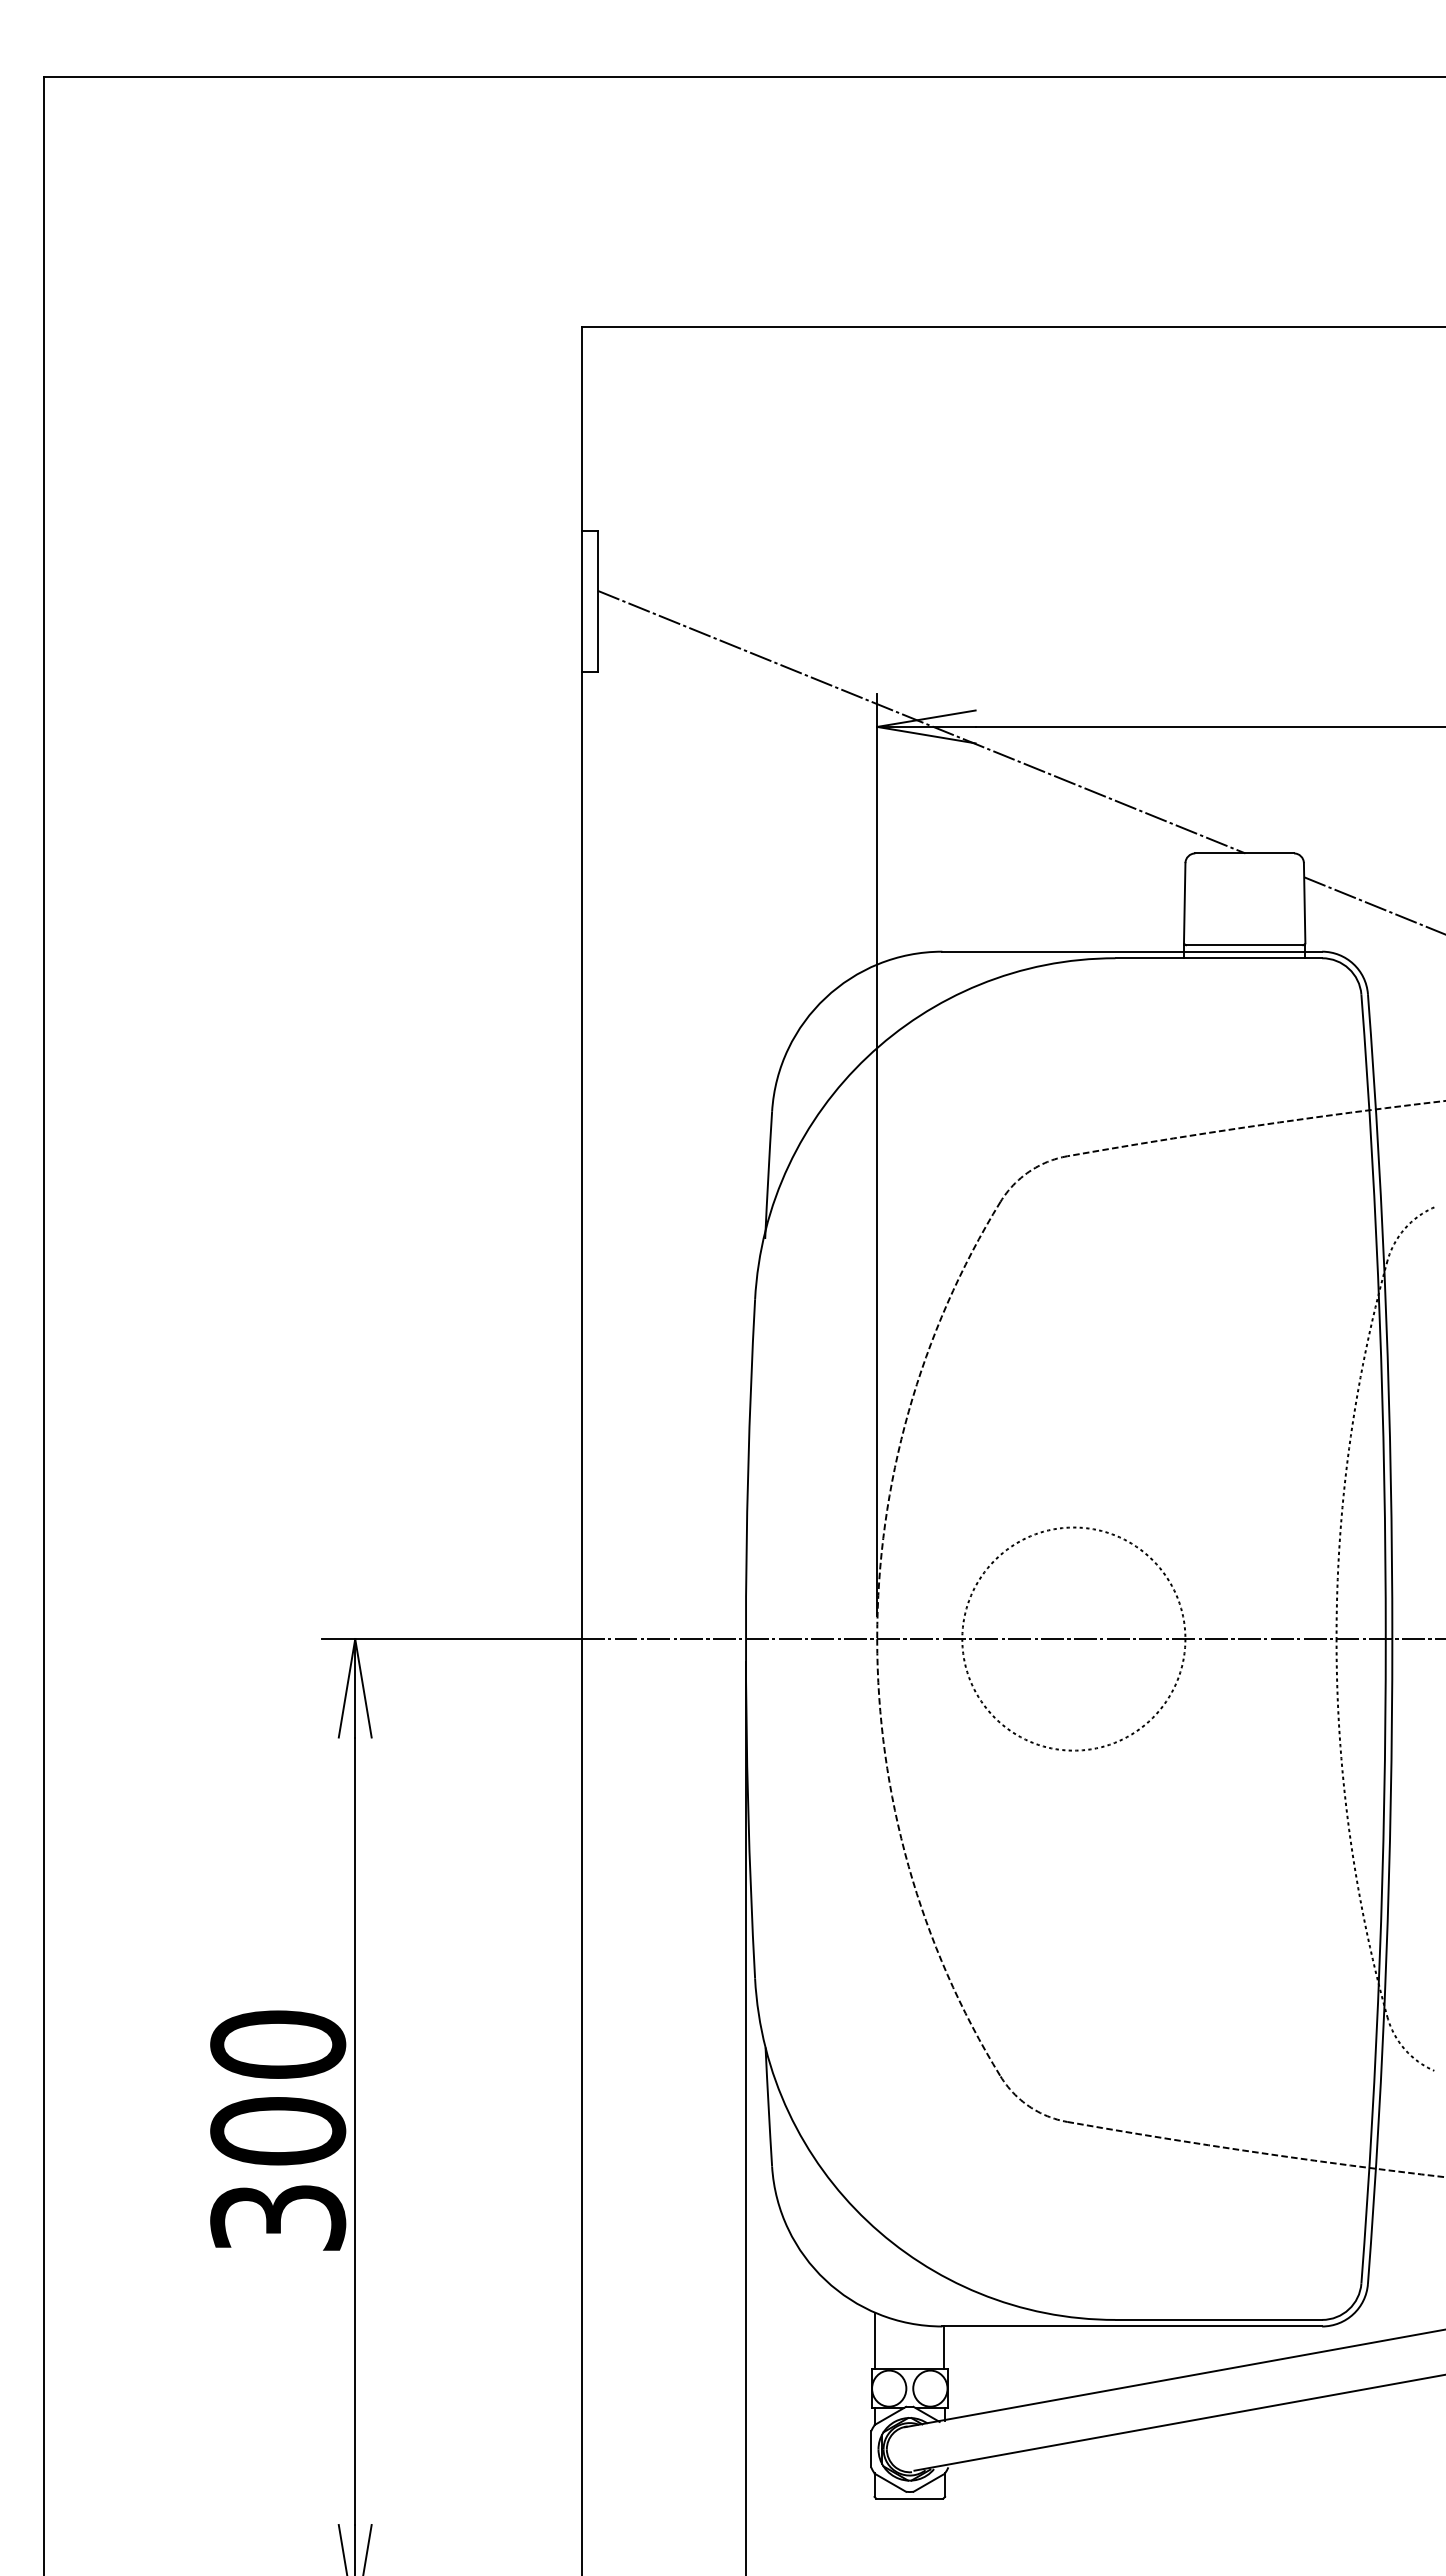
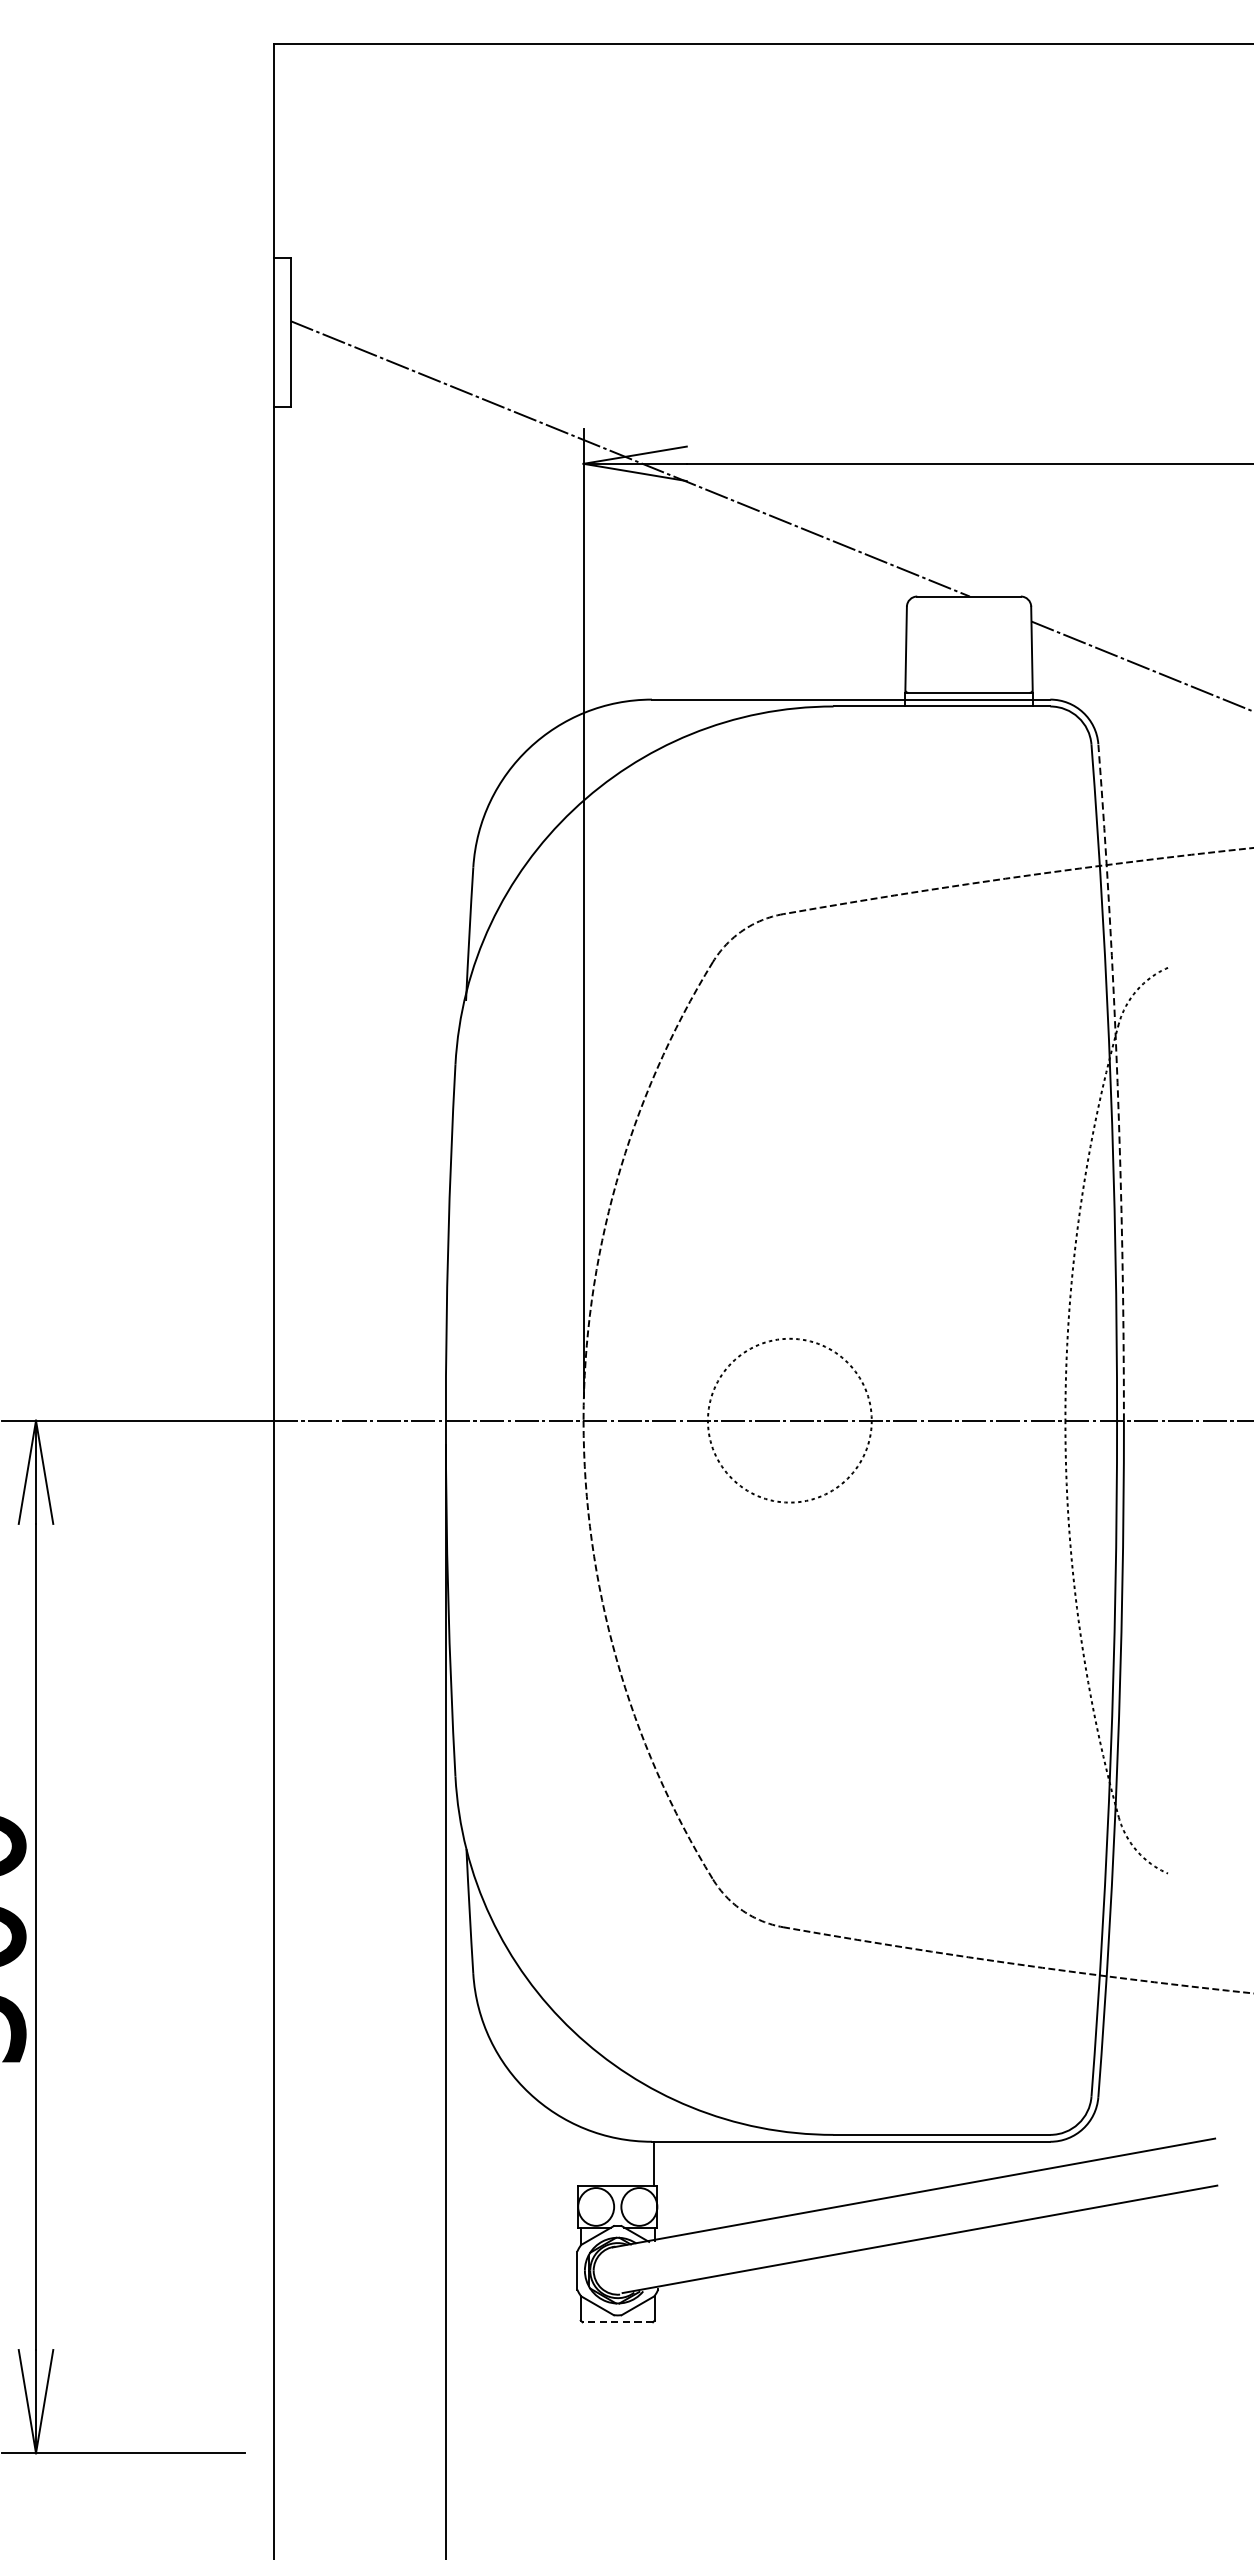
arc: (1386, 1316) -> (1117, 1082), solid -> dashed
circle: (1073, 1638) -> (789, 1420), size x0.7
line: (875, 2340) -> (581, 2156), removed
line: (909, 2498) -> (617, 2322), solid -> dashed

